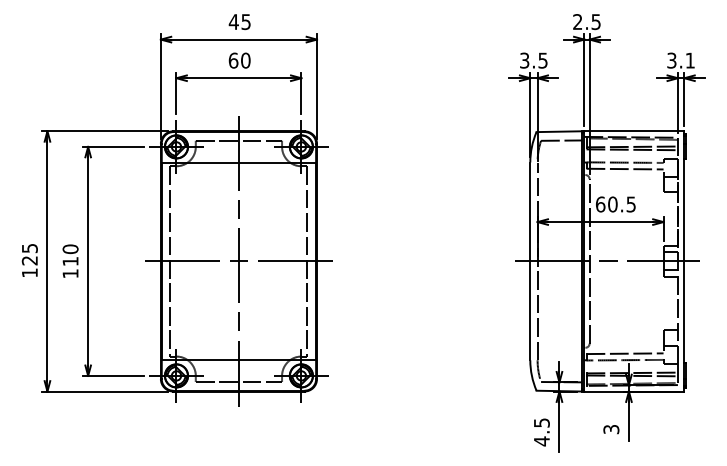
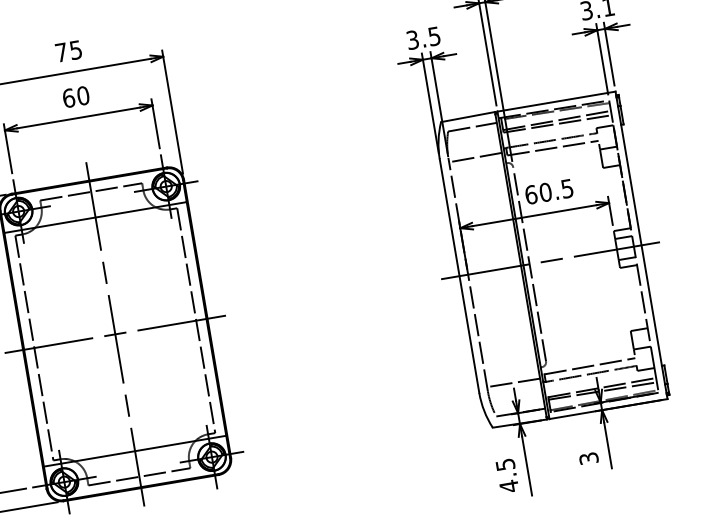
text: (233, 21) -> (60, 52), 45 -> 75
line: (559, 165) -> (474, 157), added
line: (559, 356) -> (513, 382), added

